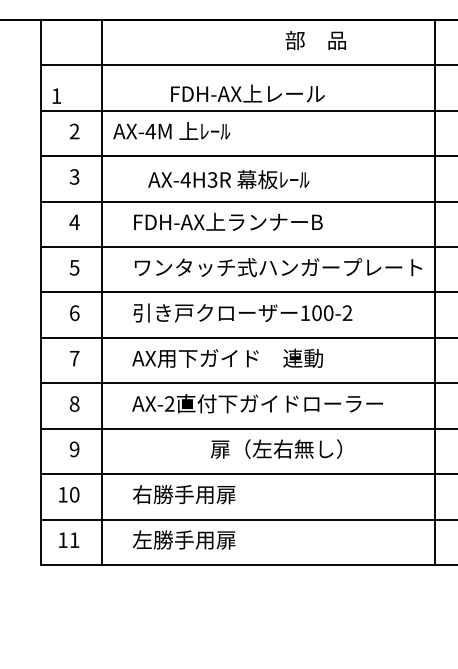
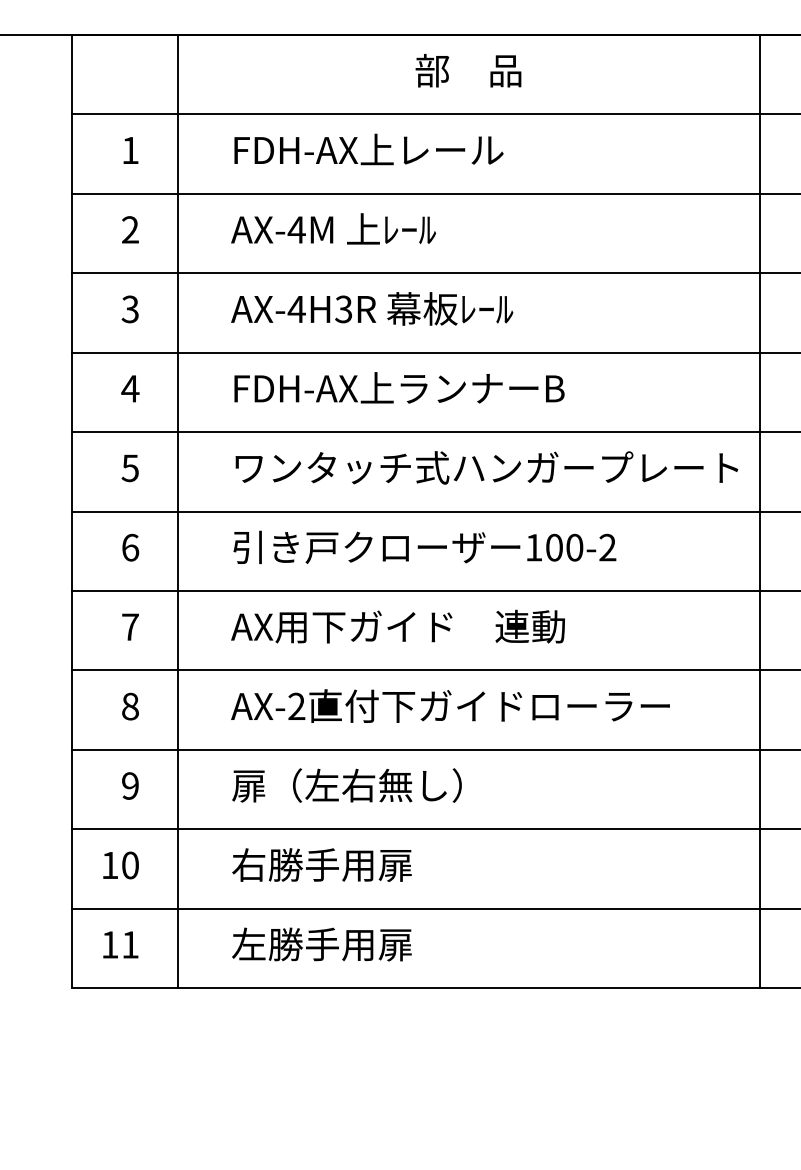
text: (315, 40) -> (467, 70), moved
text: (247, 93) -> (368, 149), moved
text: (56, 95) -> (130, 149), moved
text: (171, 130) -> (333, 228), moved
text: (228, 179) -> (371, 308), moved
text: (275, 448) -> (345, 784), moved

